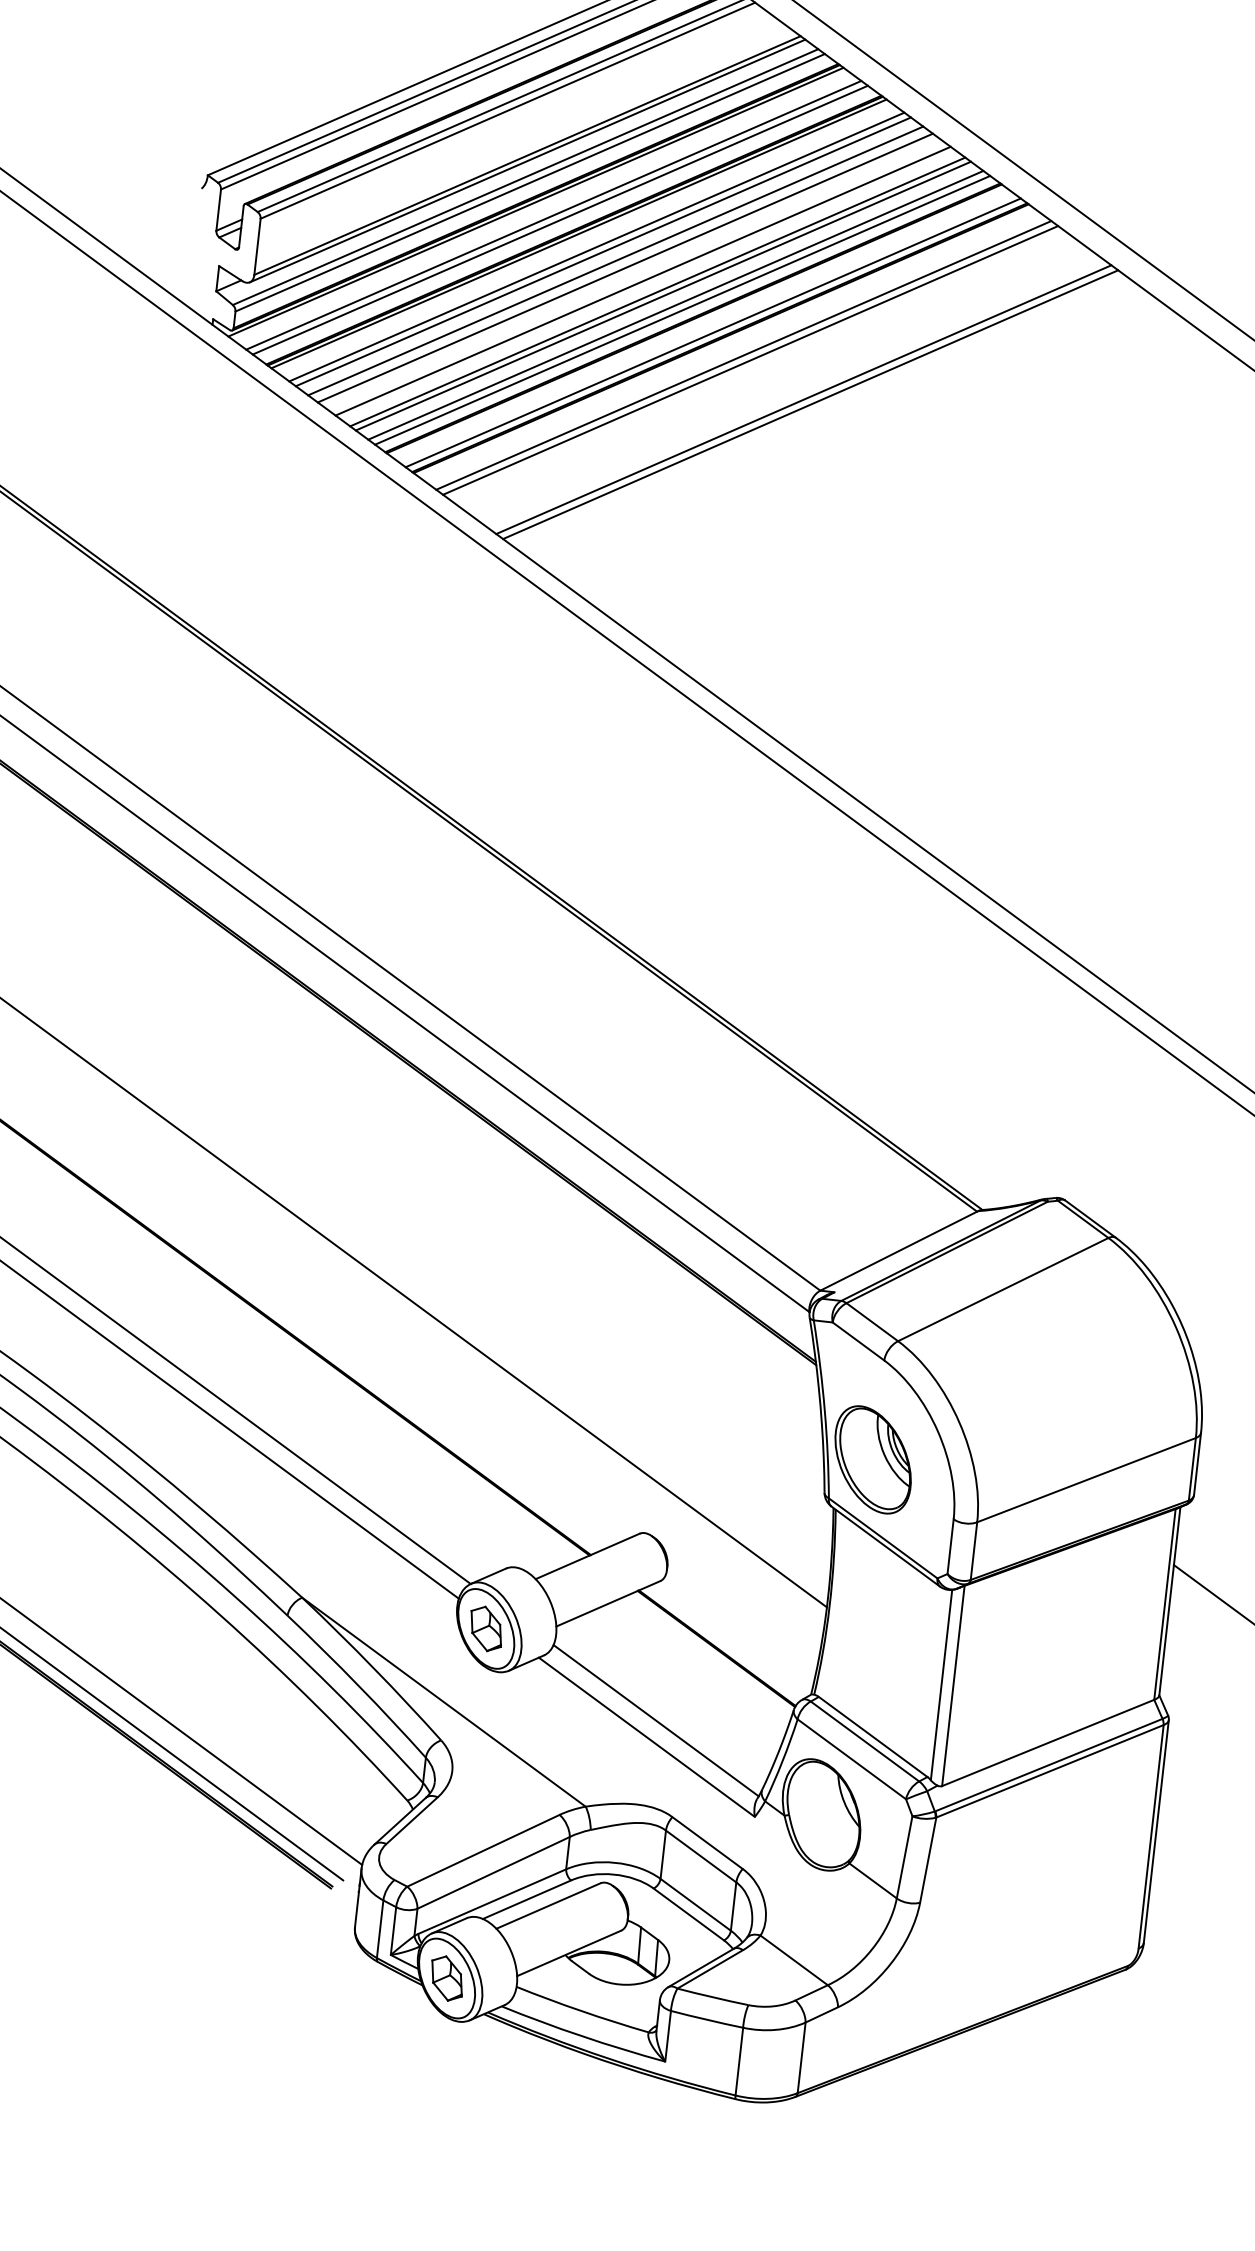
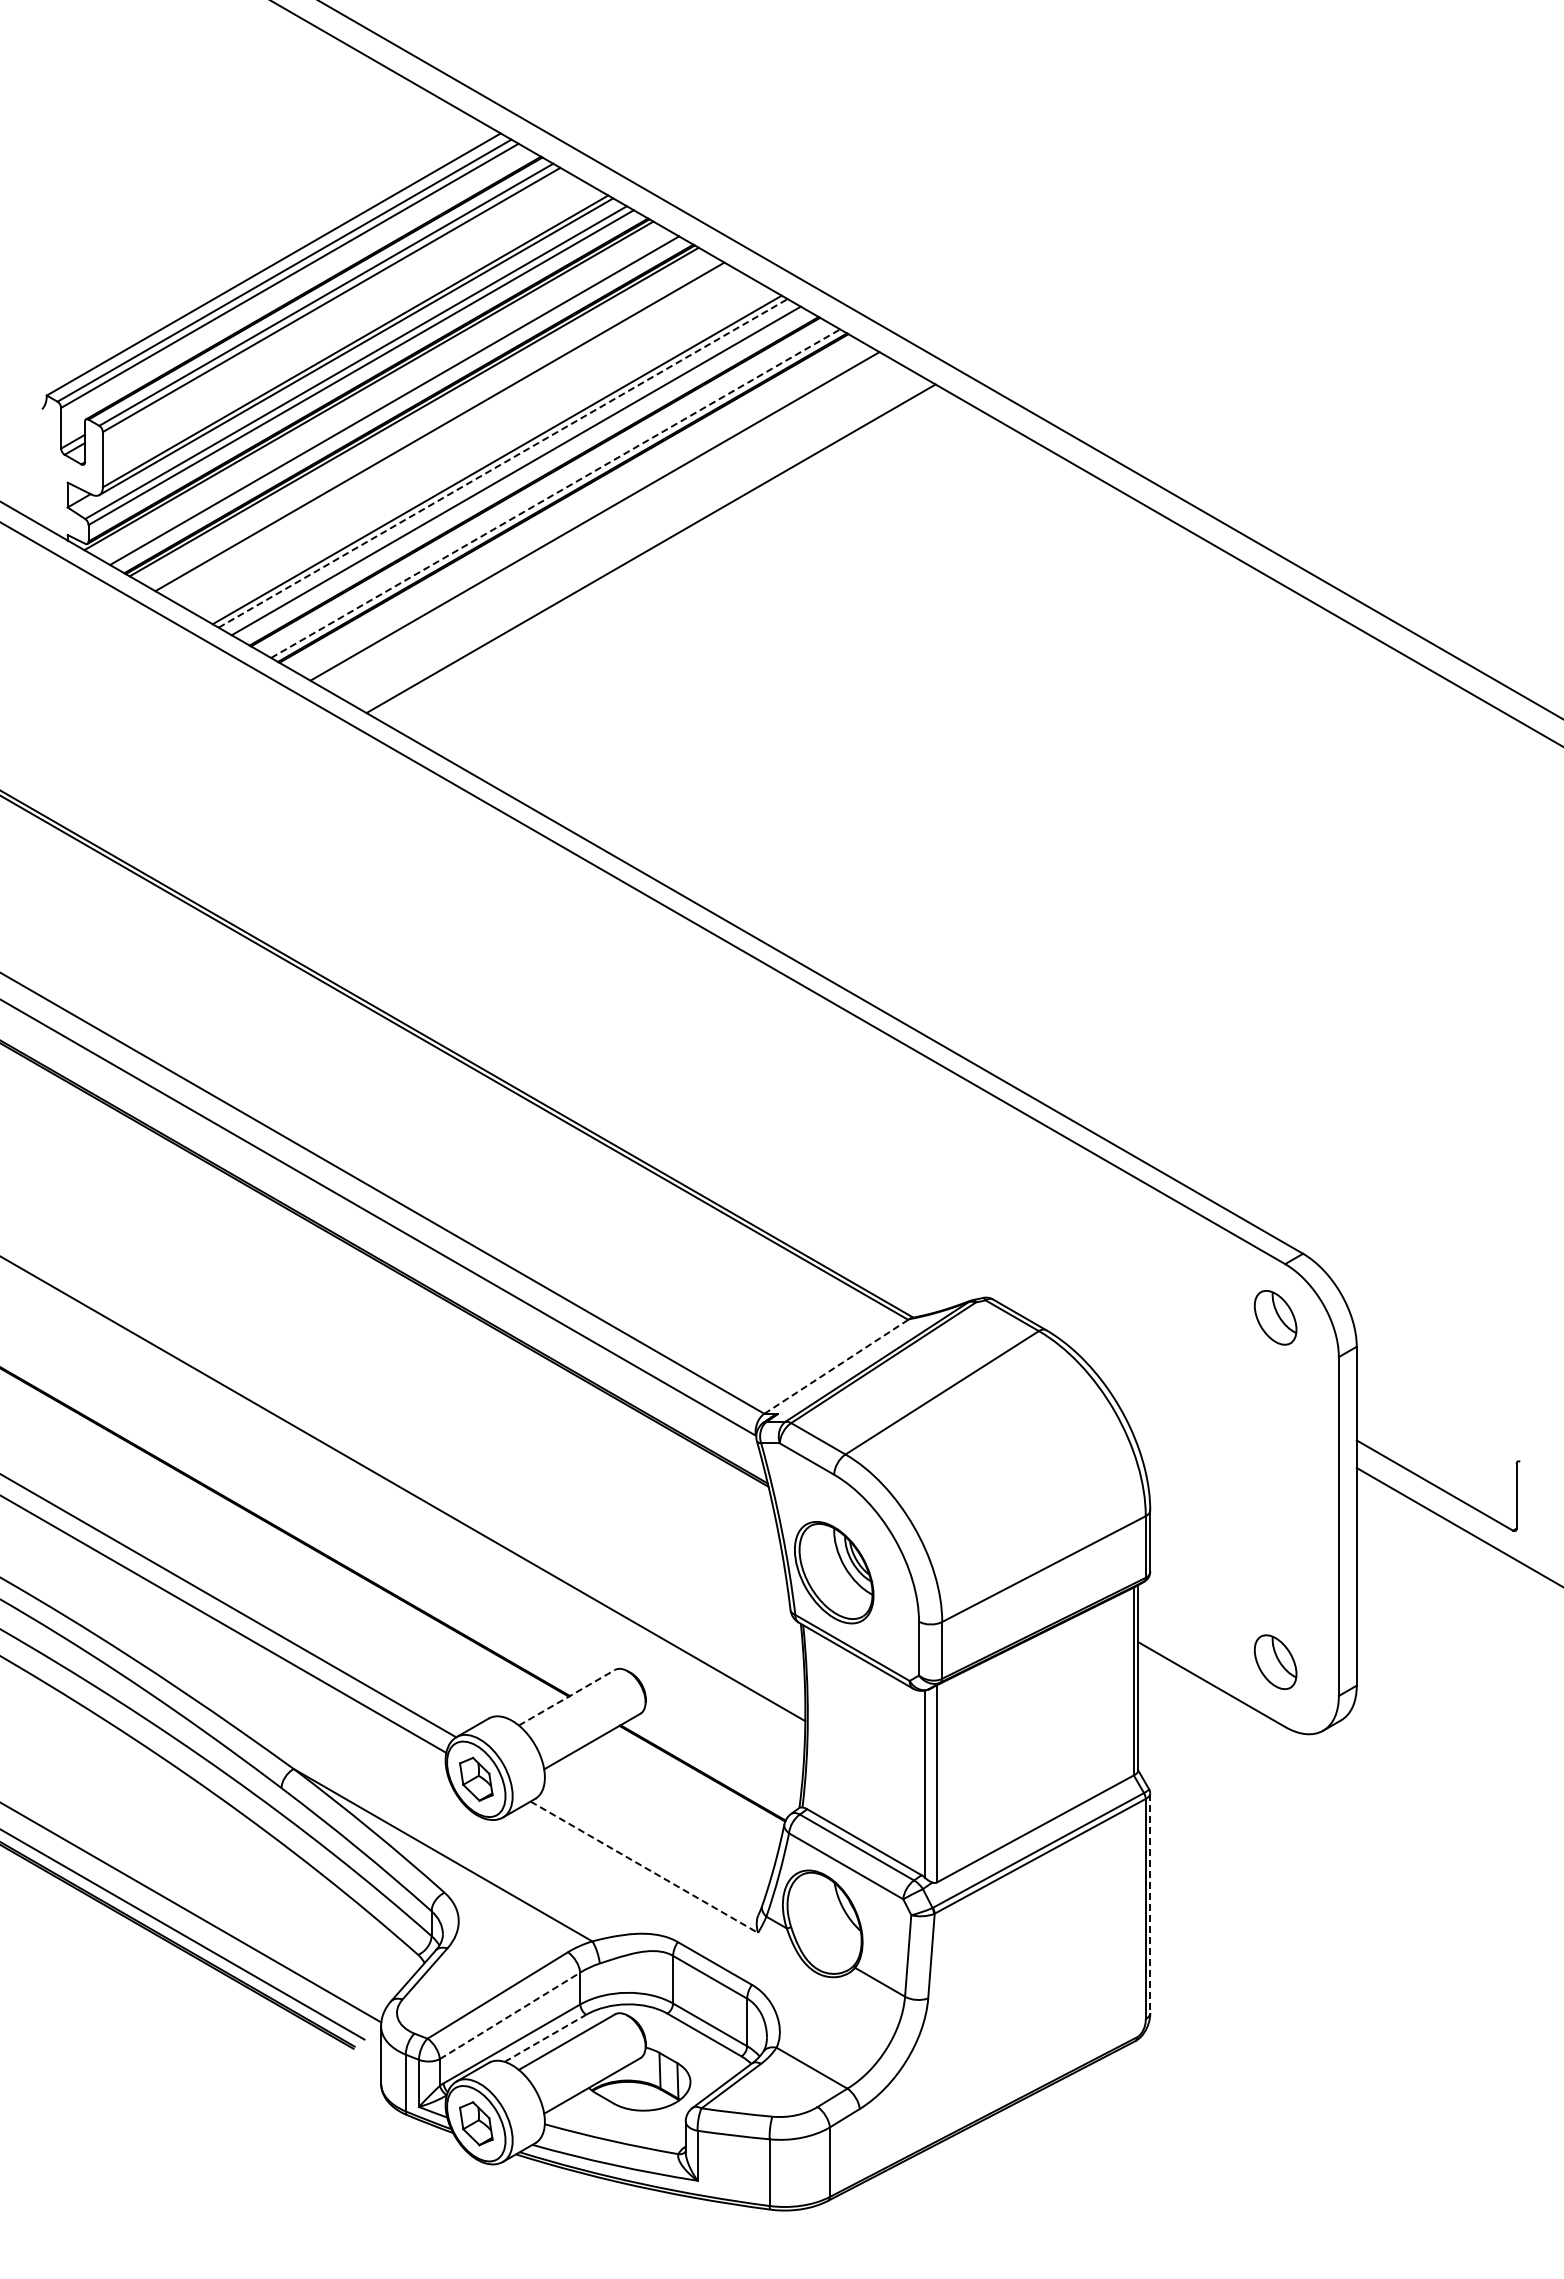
line: (553, 215) -> (387, 396), removed
line: (596, 246) -> (432, 422), removed
line: (615, 261) -> (452, 434), removed
line: (624, 267) -> (462, 439), removed
line: (642, 280) -> (481, 450), removed
line: (663, 296) -> (503, 463), solid -> dashed
line: (681, 309) -> (522, 474), removed
line: (713, 332) -> (555, 493), solid -> dashed
line: (743, 355) -> (587, 512), removed
line: (809, 404) -> (657, 552), removed
line: (898, 1250) -> (836, 1366), solid -> dashed
line: (588, 1556) -> (567, 1697), solid -> dashed
line: (656, 1720) -> (651, 1849), removed
line: (647, 1737) -> (644, 1867), solid -> dashed
line: (1156, 1831) -> (1150, 1903), solid -> dashed
line: (494, 1872) -> (510, 2015), solid -> dashed
line: (527, 1899) -> (545, 2038), solid -> dashed

